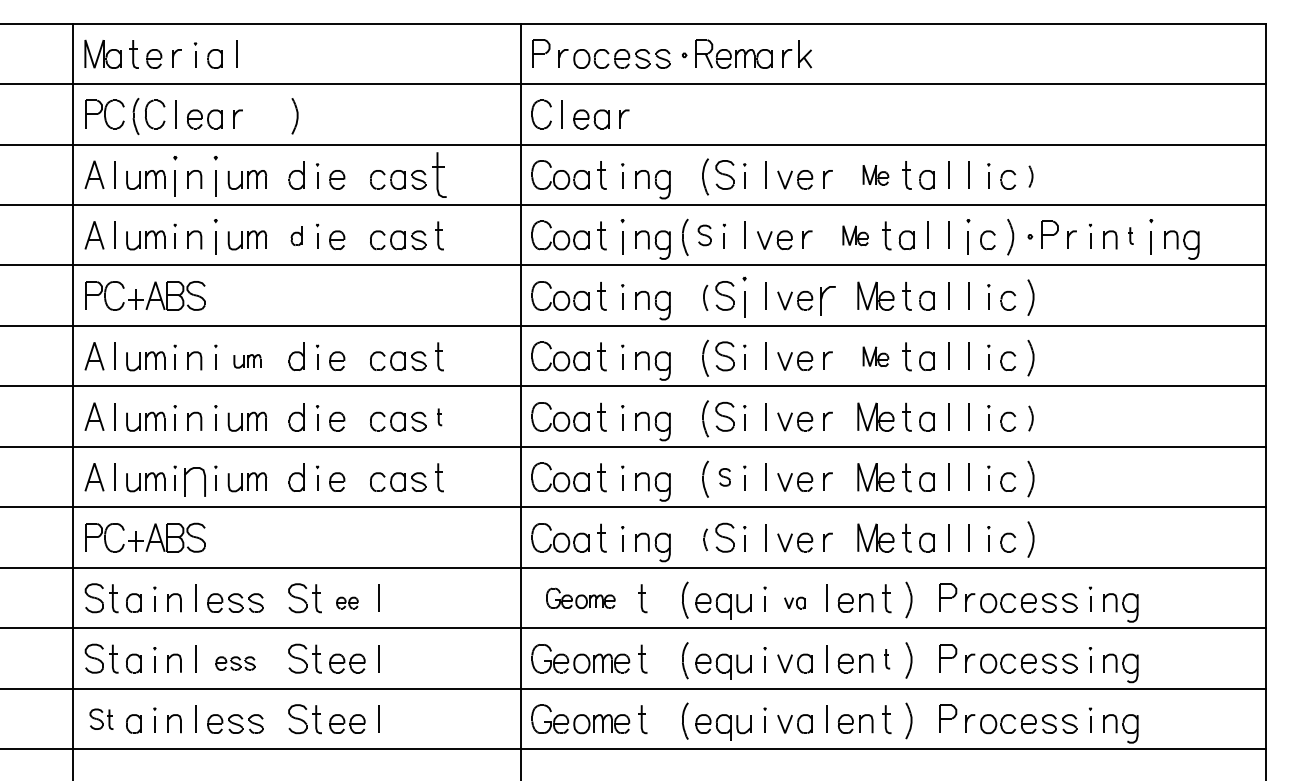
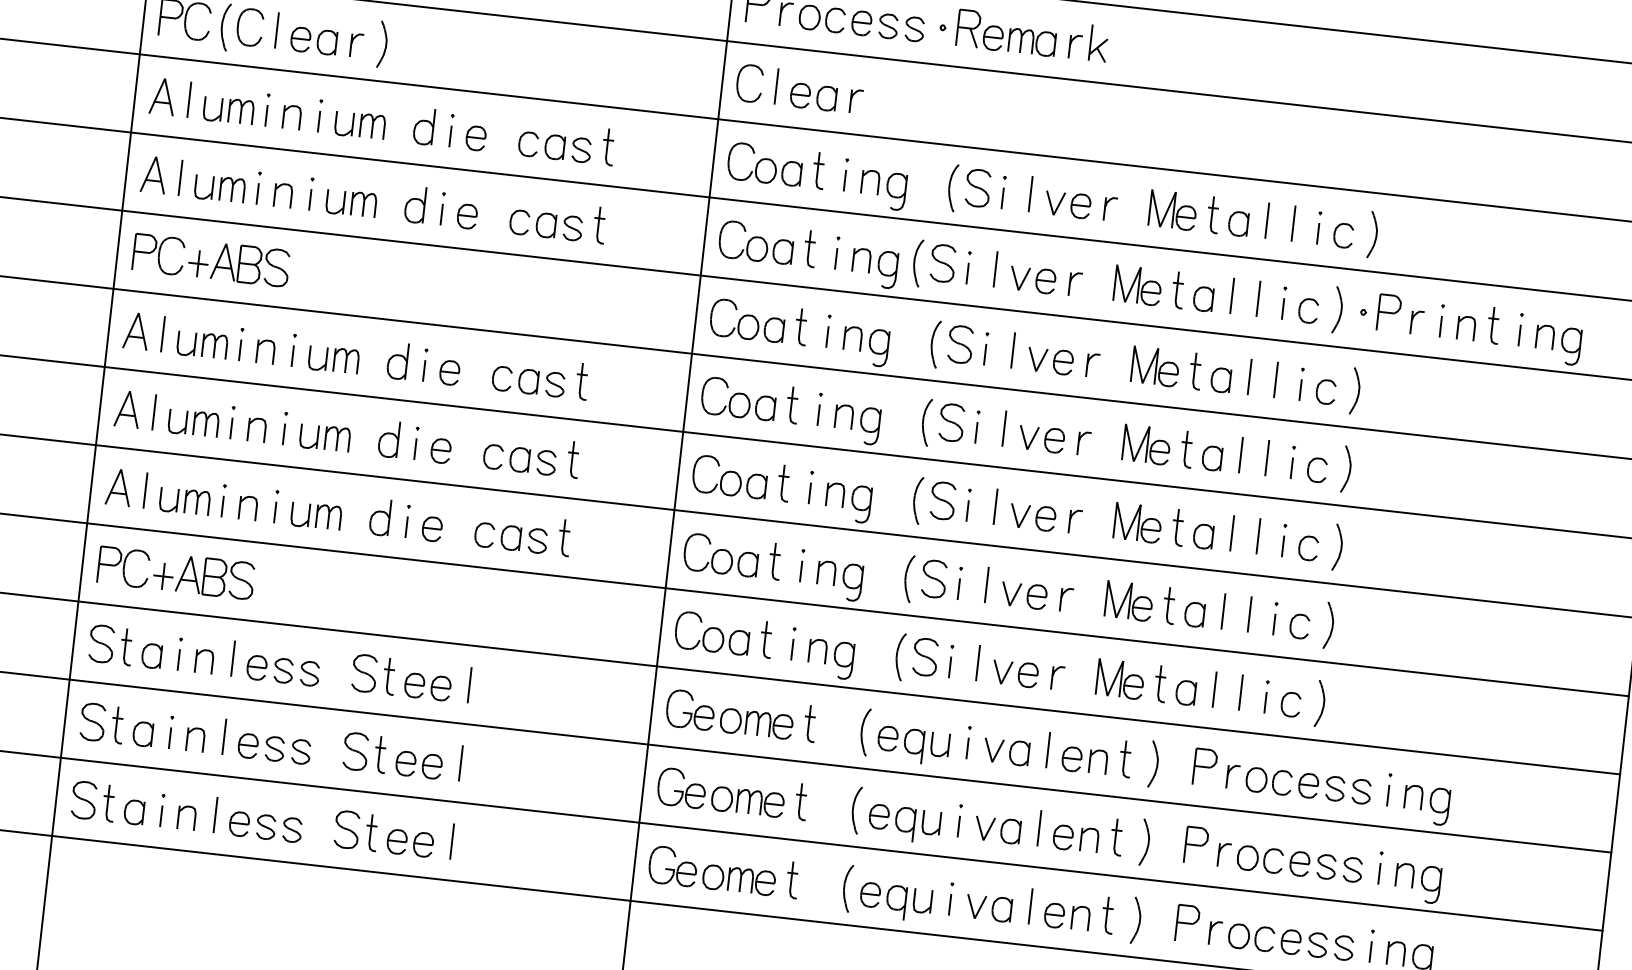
part: (294, 116) -> (382, 44), moved
part: (875, 174) -> (1172, 209), size x1.43
part: (174, 175) -> (266, 109), size x0.62
part: (215, 175) -> (319, 115), size x0.62
part: (439, 175) -> (608, 147), size x0.62
part: (1030, 176) -> (1372, 234), size x1.67
part: (215, 235) -> (310, 192), size x0.71
part: (296, 235) -> (415, 204), size x1.43
part: (622, 235) -> (836, 251), size x0.71
part: (704, 235) -> (942, 263), size x1.43
part: (855, 235) -> (1137, 285), size x1.43
part: (968, 235) -> (1283, 301), size x0.71
part: (1130, 235) -> (1493, 325), size x1.67
part: (1151, 235) -> (1520, 328), size x0.71
part: (744, 296) -> (985, 348), size x0.62
part: (705, 297) -> (934, 343), size x1.43
part: (827, 299) -> (1092, 364), size x0.62
part: (875, 356) -> (1146, 444), size x1.43
part: (247, 361) -> (333, 360), size x1.43
part: (439, 416) -> (573, 459), size x1.67
part: (1030, 418) -> (1337, 547), size x1.43
part: (724, 477) -> (933, 579), size x1.67
part: (194, 481) -> (247, 507), size x0.62
part: (705, 539) -> (899, 656), size x1.67
part: (580, 598) -> (729, 714), size x1.43
part: (347, 602) -> (428, 686), size x1.67
part: (794, 602) -> (1005, 750), size x1.67
part: (886, 658) -> (1116, 836), size x1.43
part: (235, 663) -> (274, 748), size x1.43
part: (101, 719) -> (93, 801), size x1.43

